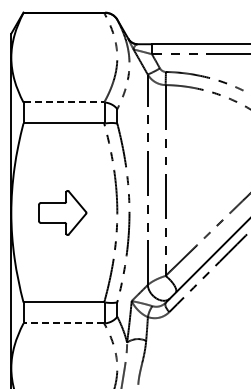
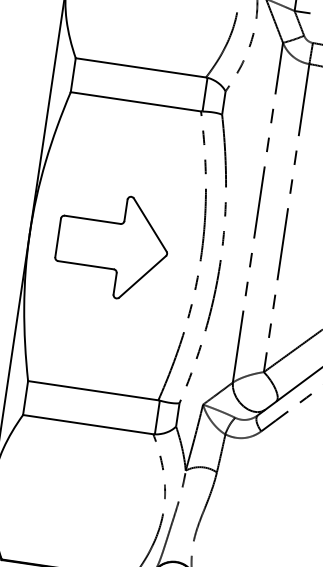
line: (64, 102) -> (141, 68), dashed -> solid
part: (62, 212) -> (112, 245), size x1.43
line: (63, 323) -> (87, 424), dashed -> solid

